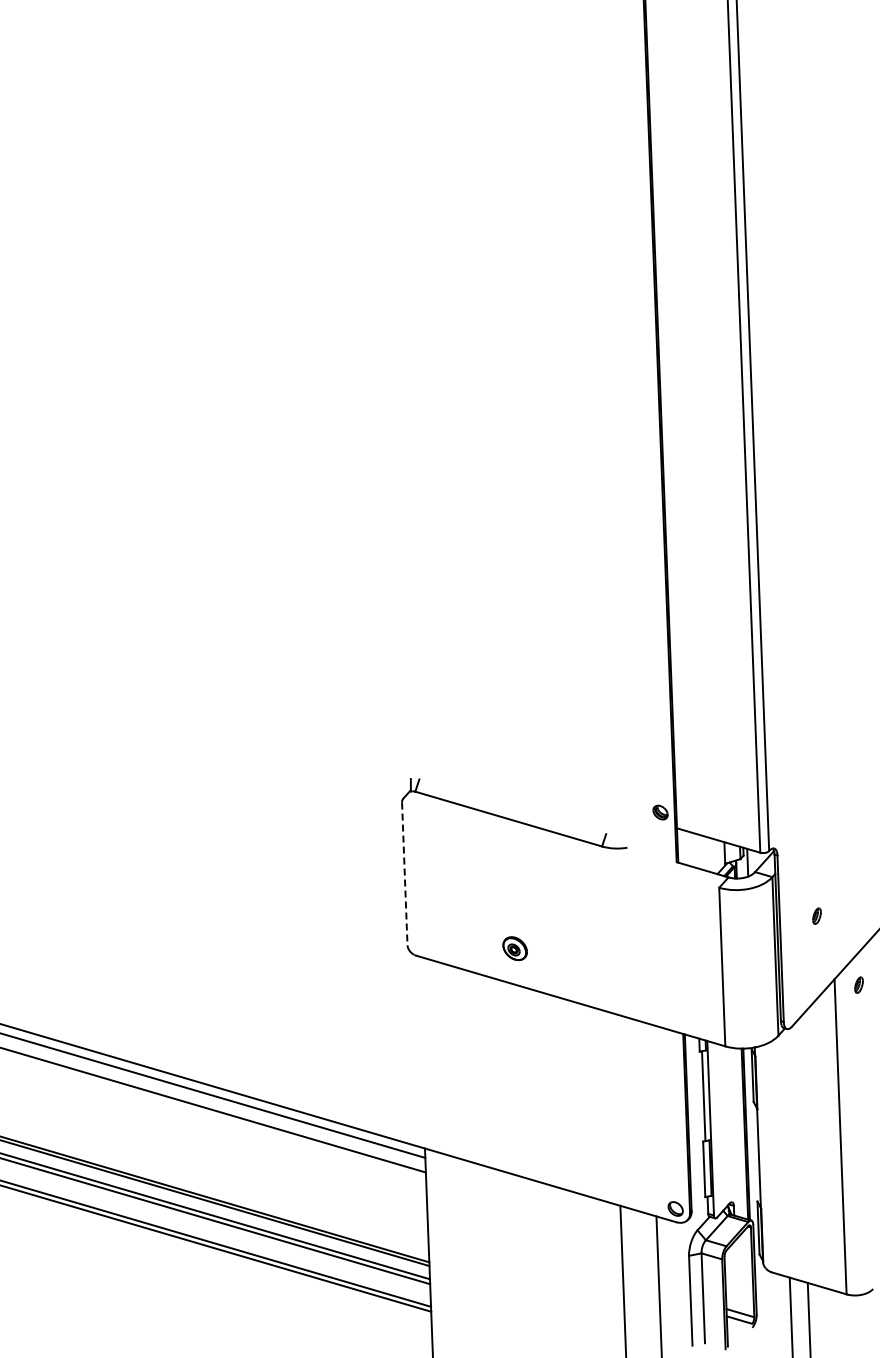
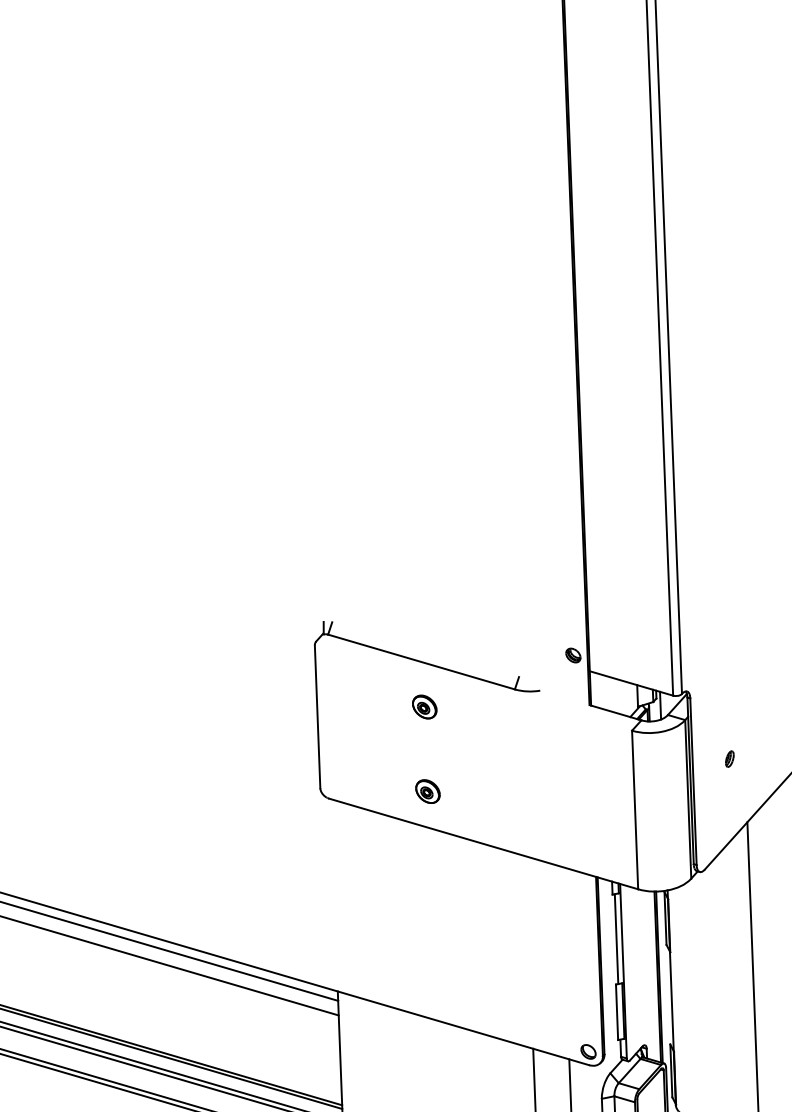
part: (511, 863) -> (424, 706), added
line: (404, 874) -> (317, 717), dashed -> solid
part: (858, 984) -> (771, 827), removed

